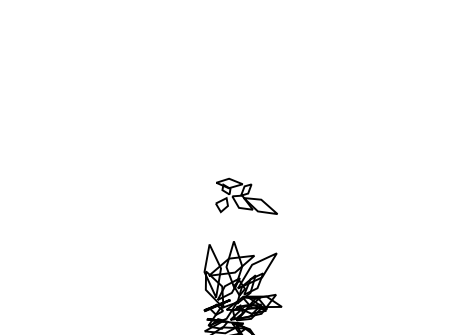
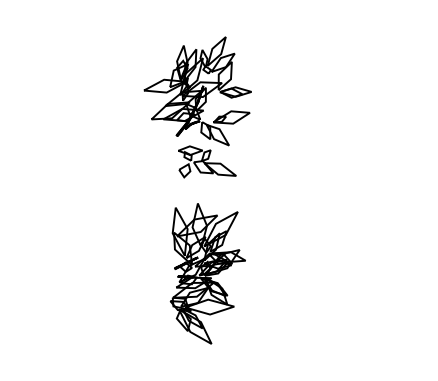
part: (241, 119) -> (197, 91), added

